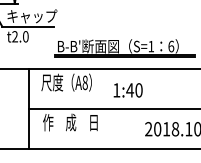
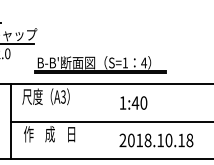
text: (170, 46) -> (143, 62), 6 -> 4
text: (85, 82) -> (63, 96), A8 -> A3
text: (127, 89) -> (133, 102), moved

